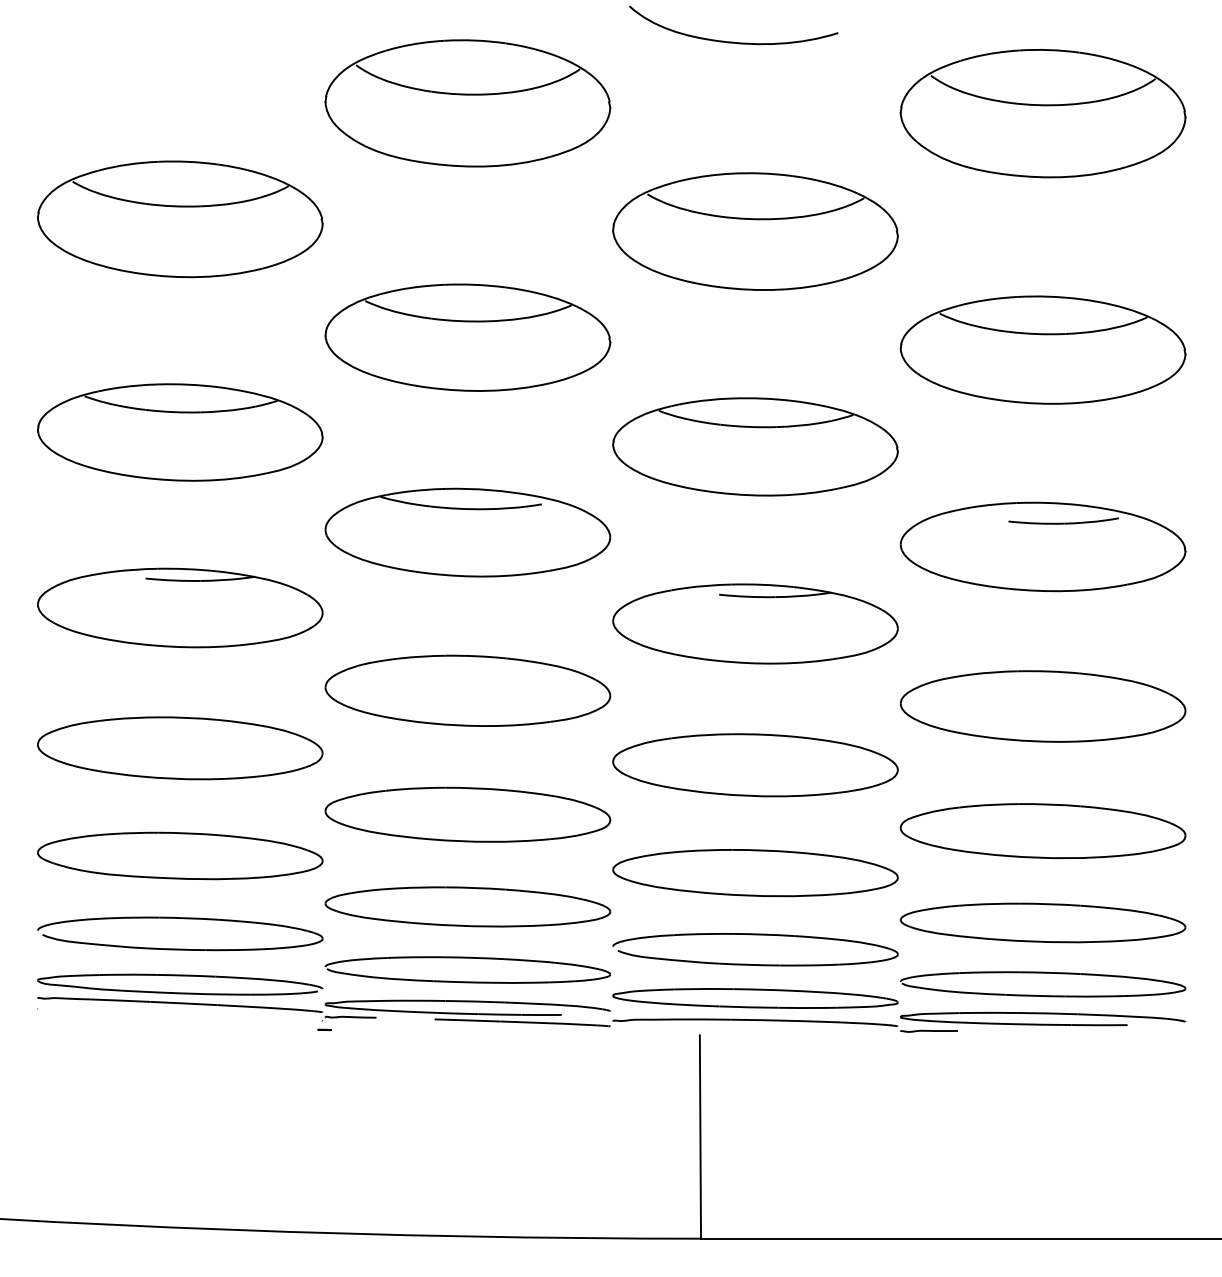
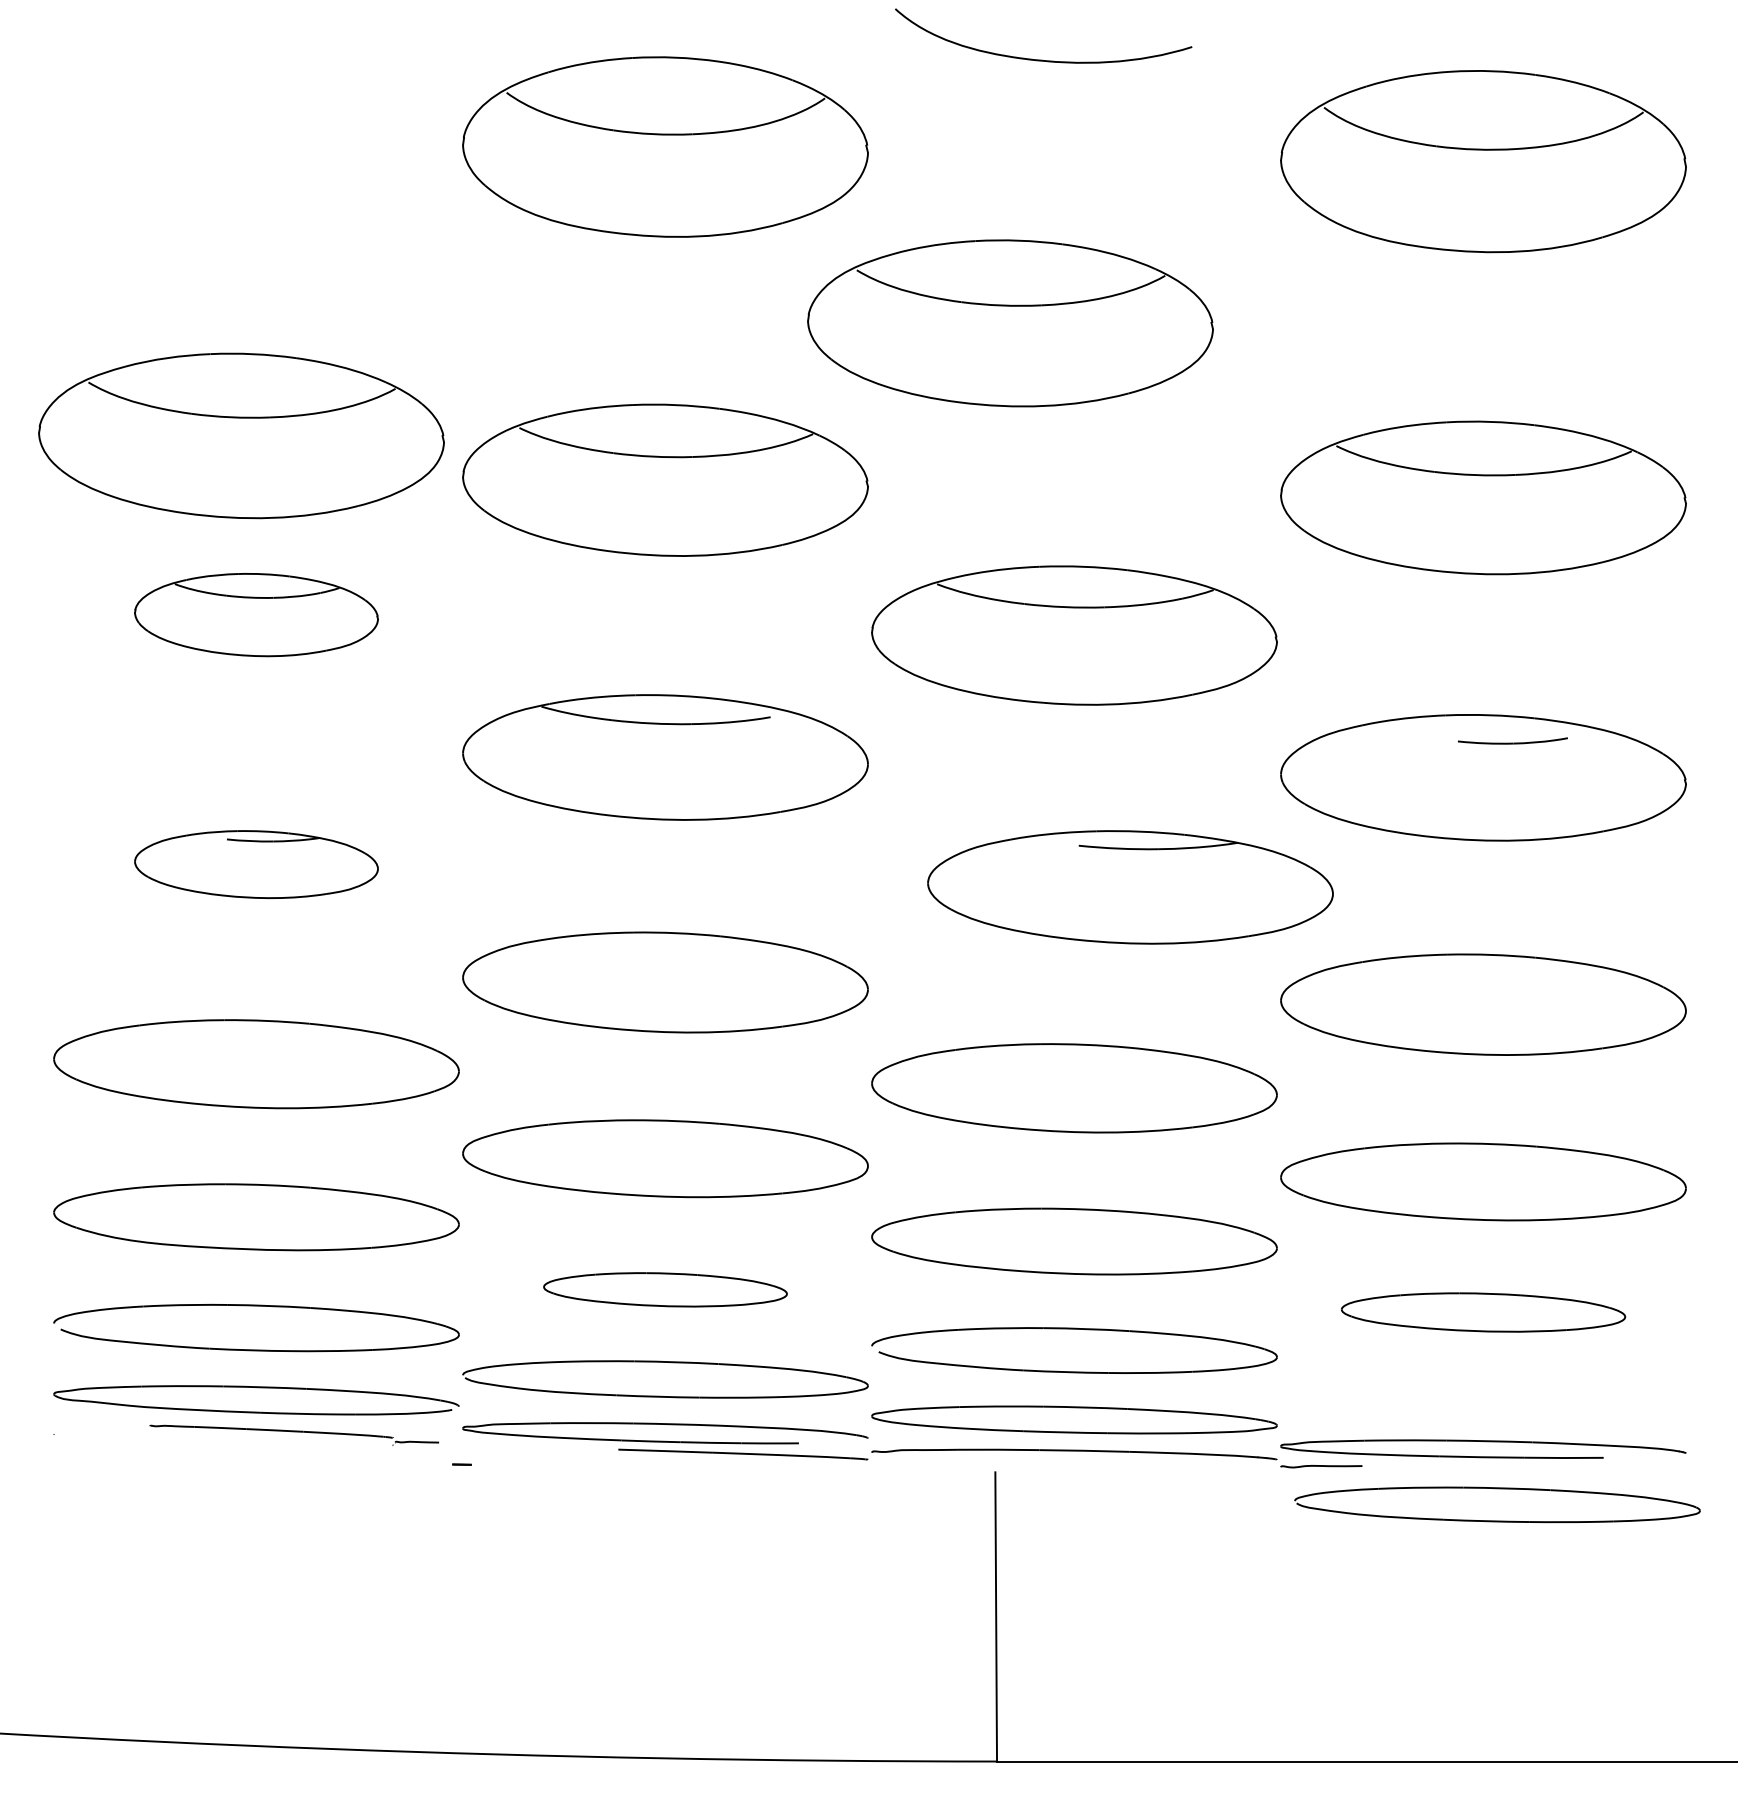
part: (180, 219) -> (241, 435), moved
part: (755, 231) -> (1010, 323), moved
part: (180, 432) -> (256, 614), size x0.6
part: (1063, 520) -> (1512, 740), size x0.7
part: (180, 607) -> (256, 864), size x0.6
part: (755, 624) -> (1130, 887), moved
part: (467, 906) -> (665, 1289), size x0.6
part: (1043, 922) -> (1483, 1312), size x0.7
part: (1043, 973) -> (1497, 1489), moved
part: (207, 1009) -> (294, 1435), size x0.6

